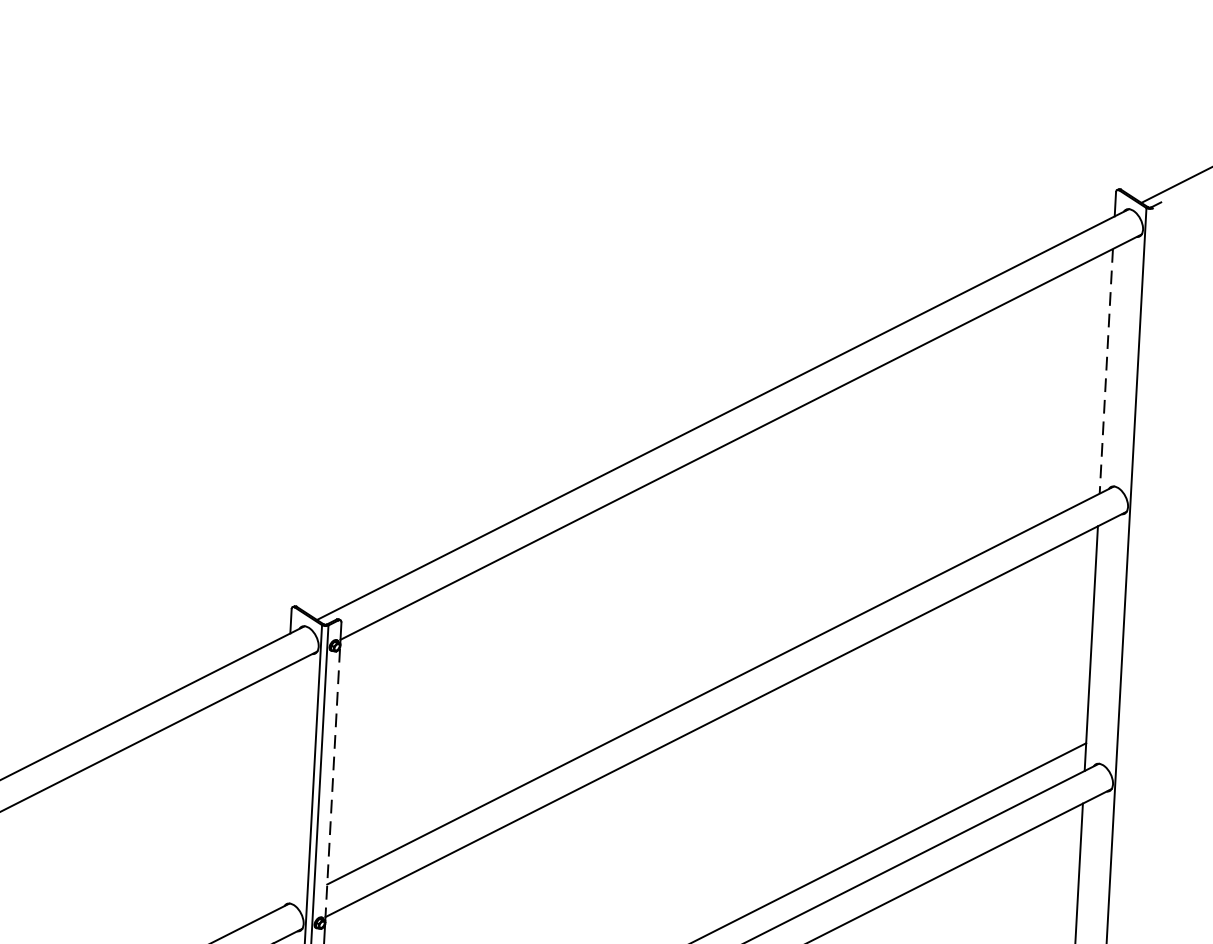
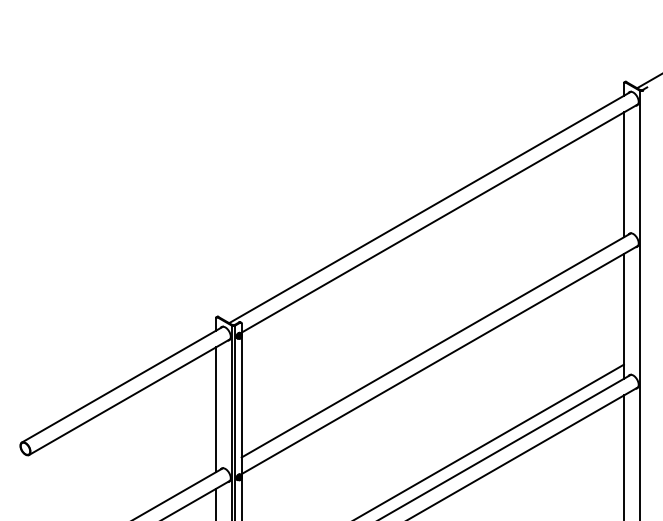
line: (1105, 372) -> (623, 175), dashed -> solid
line: (332, 784) -> (241, 406), dashed -> solid
line: (281, 787) -> (215, 409), added

